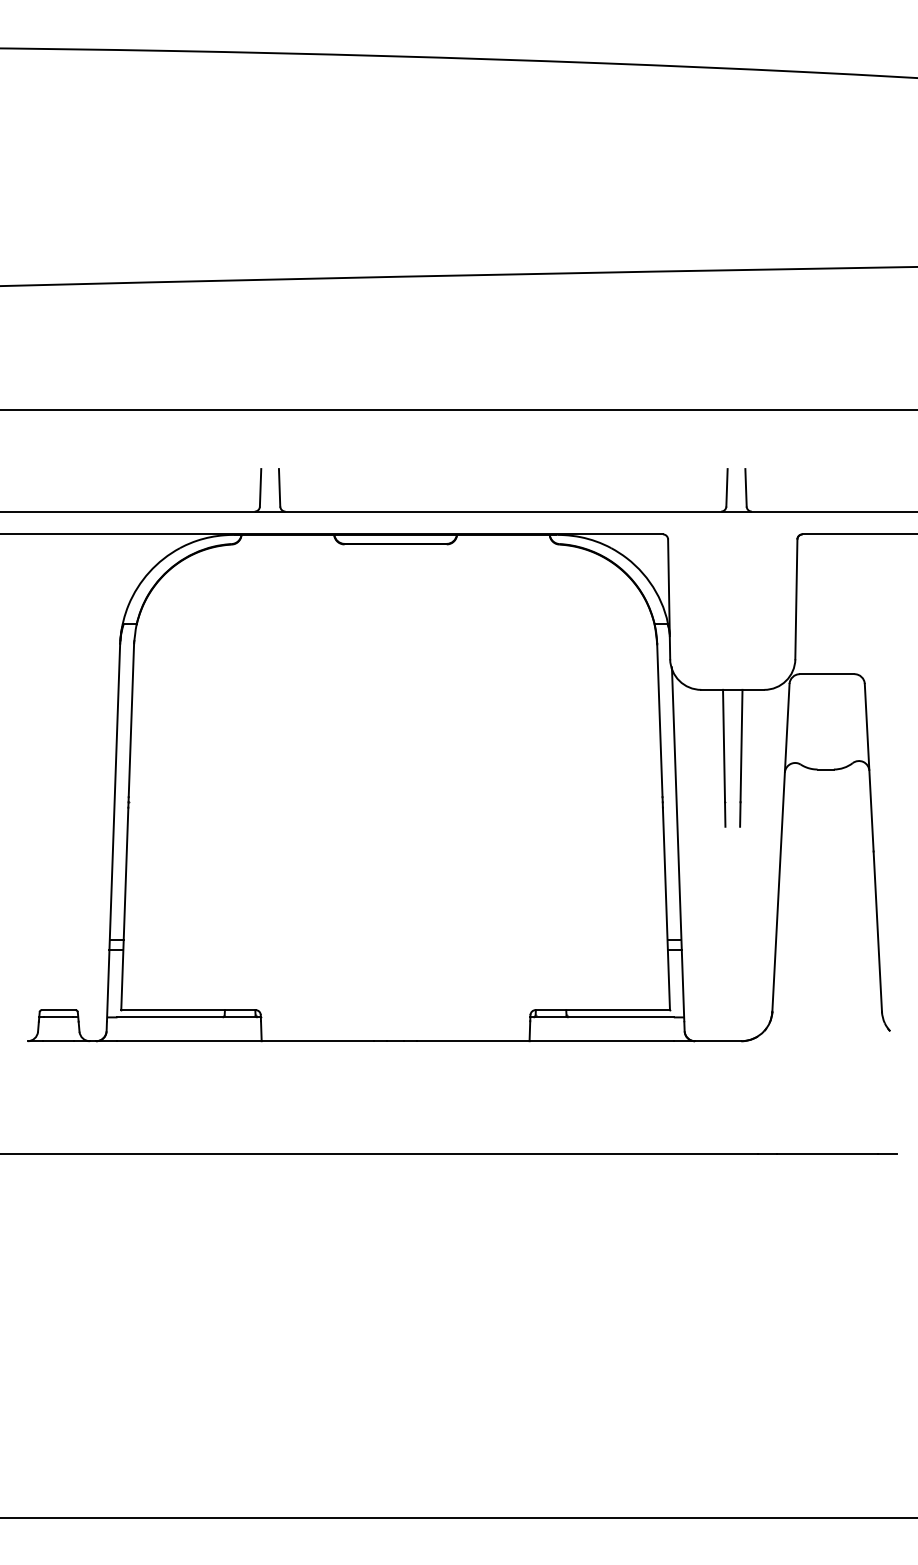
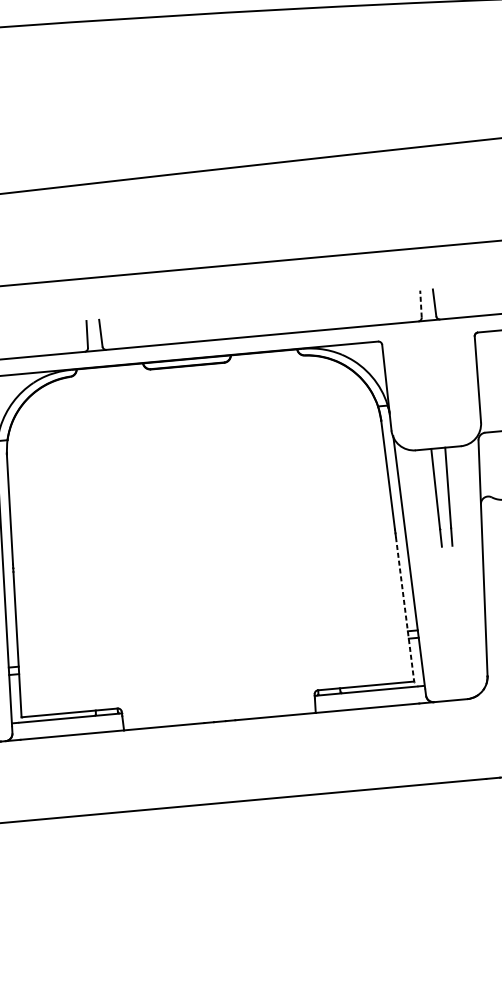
line: (726, 487) -> (420, 303), solid -> dashed
line: (666, 909) -> (405, 609), solid -> dashed

